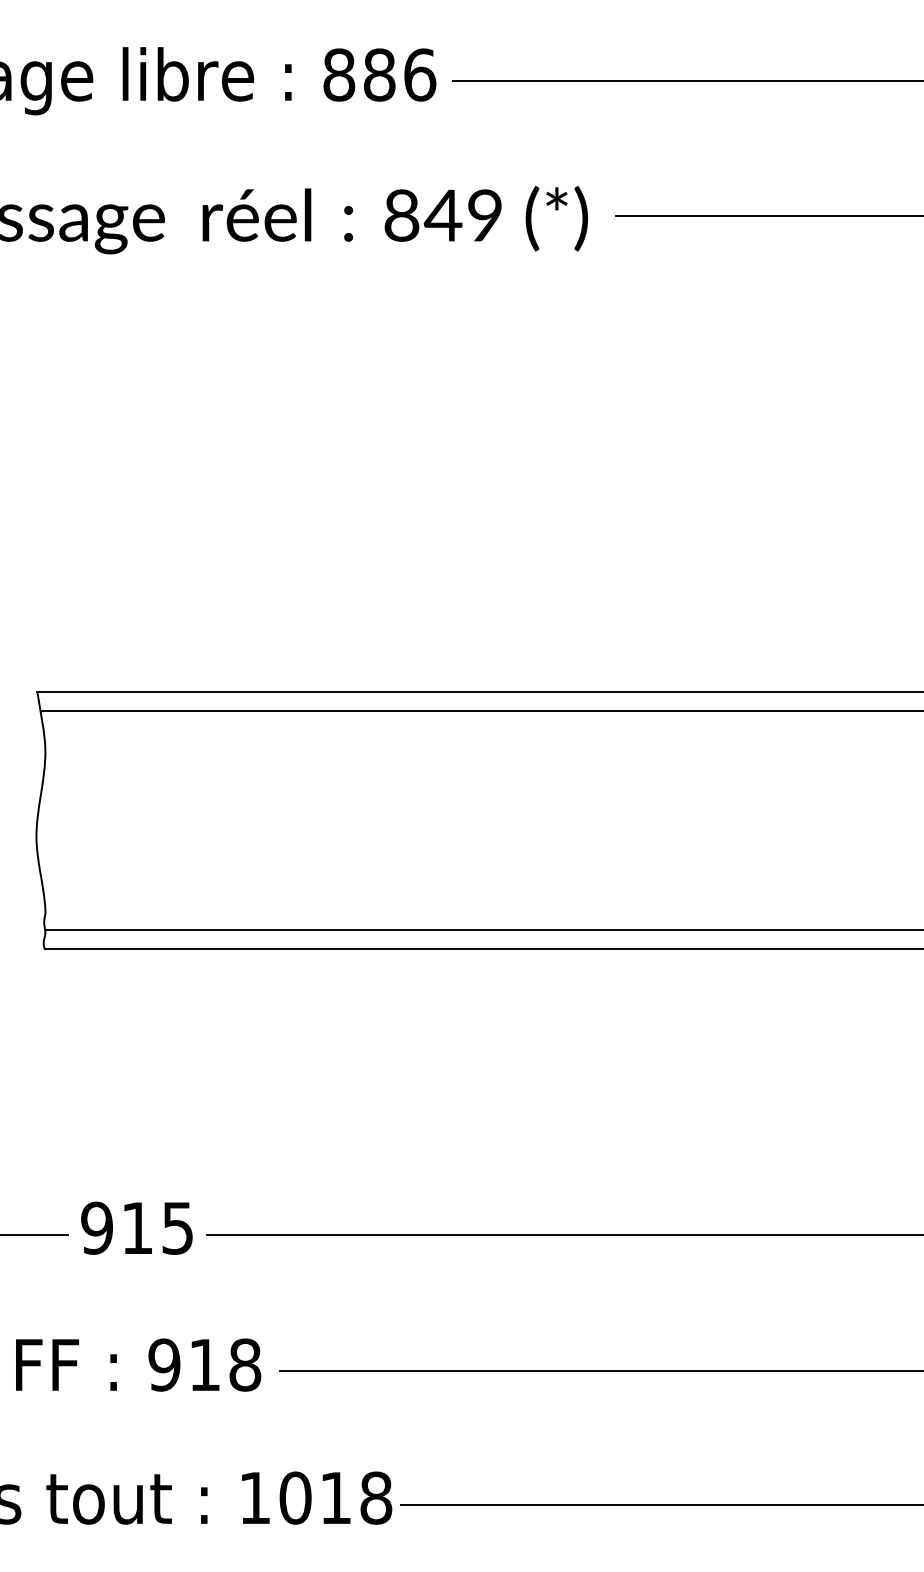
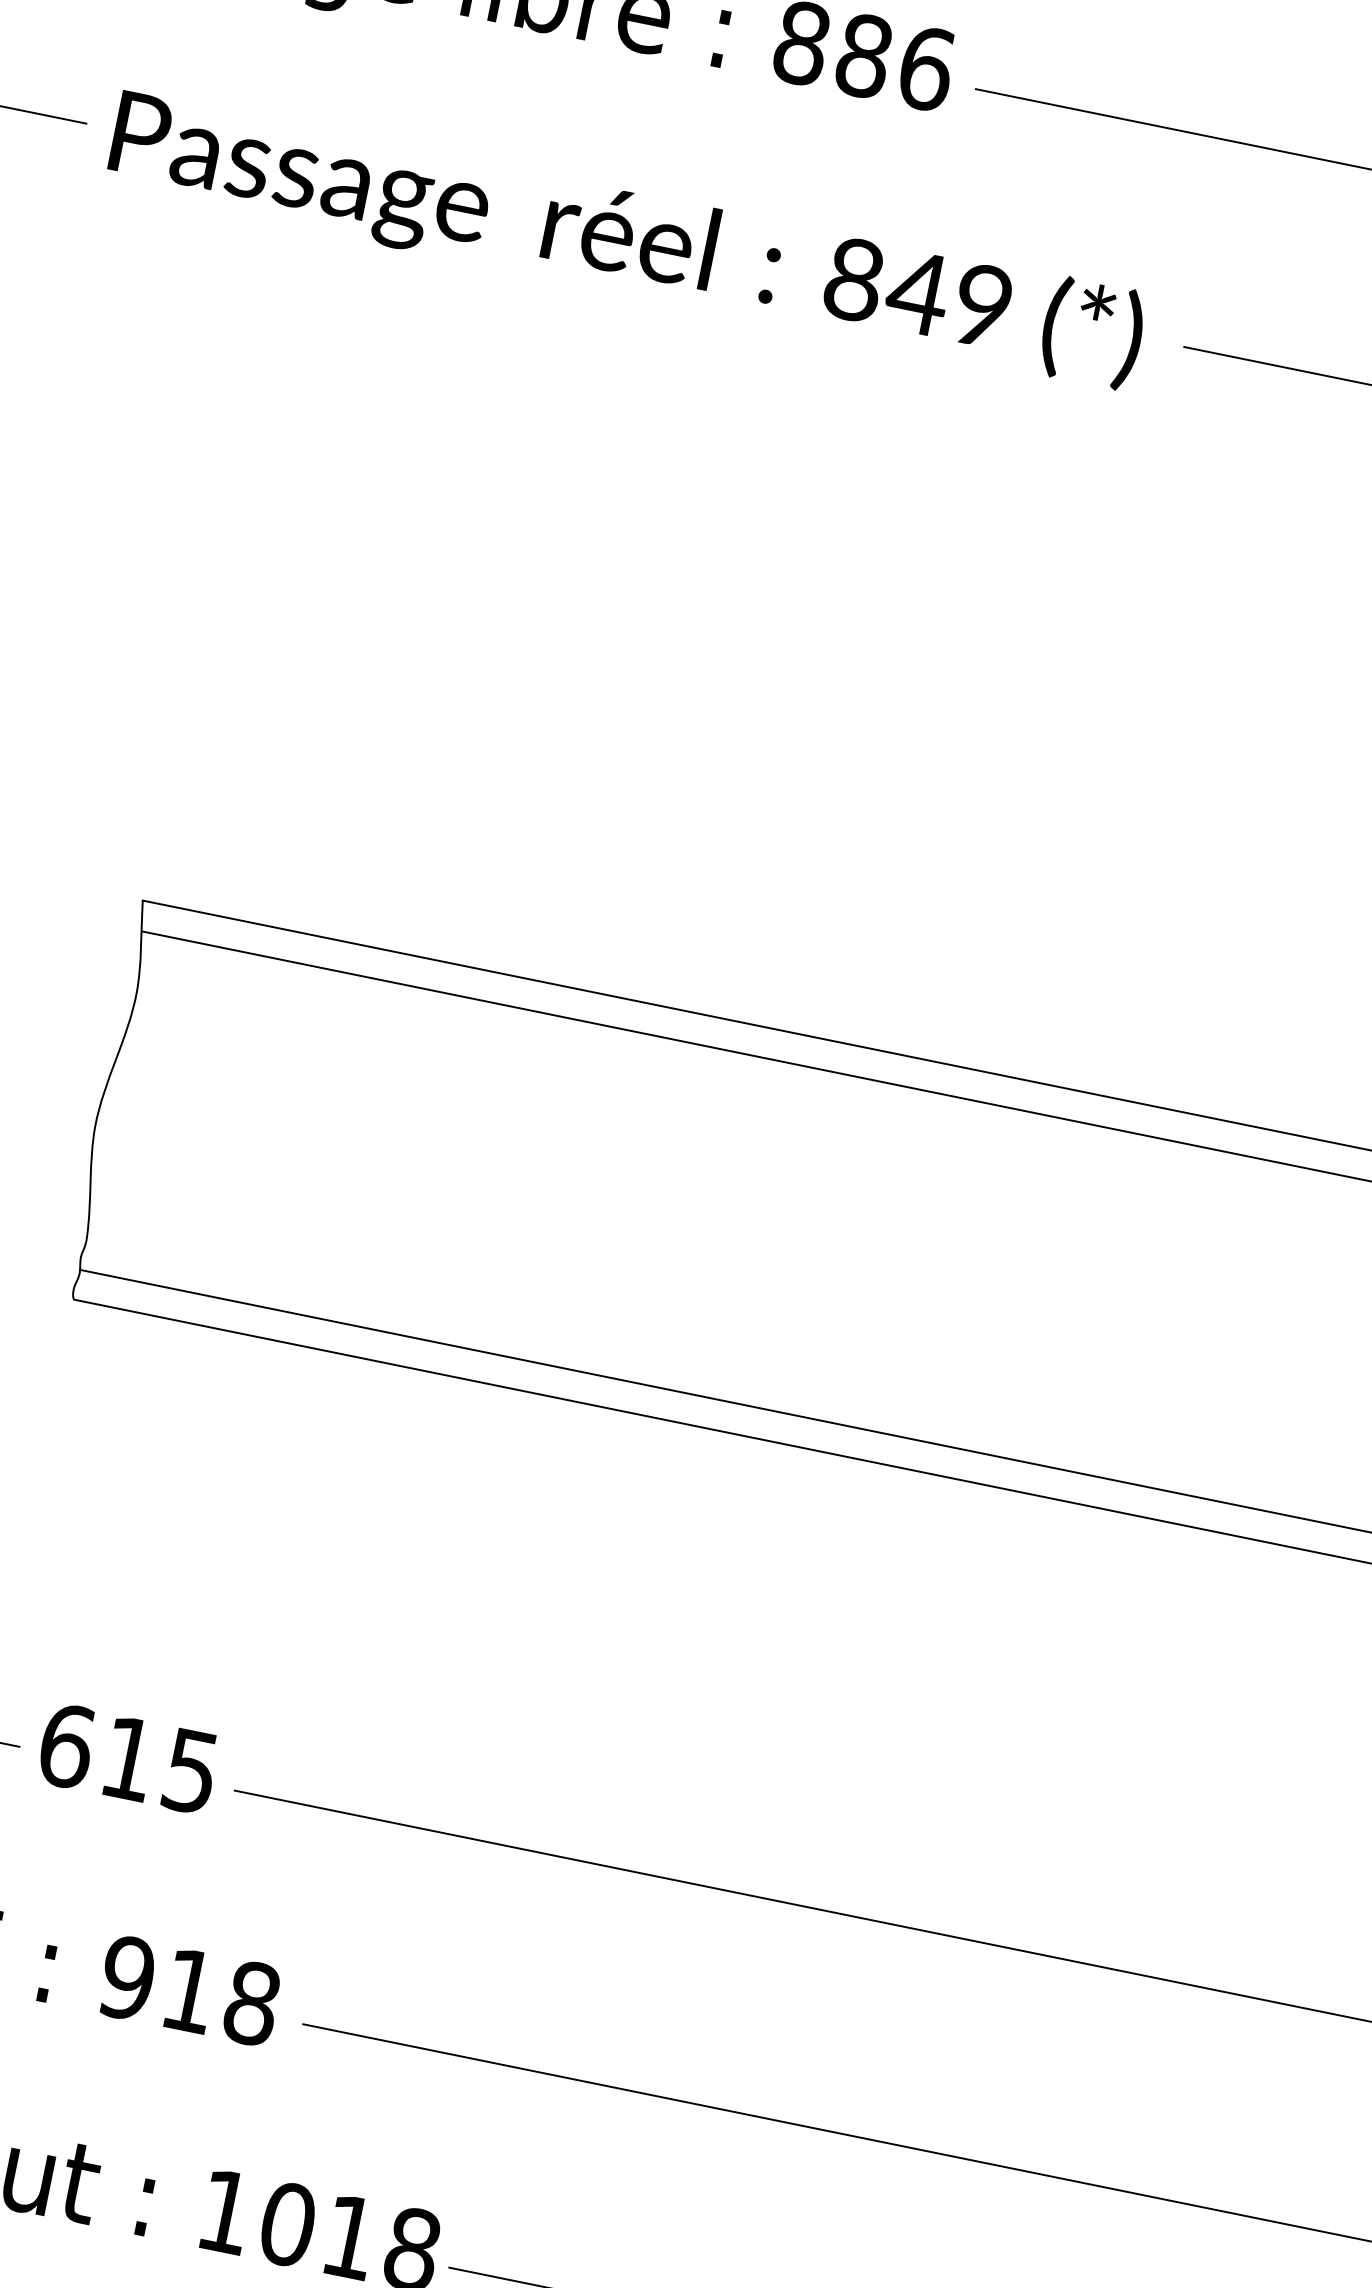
text: (97, 1227) -> (67, 1745), 915 -> 615

